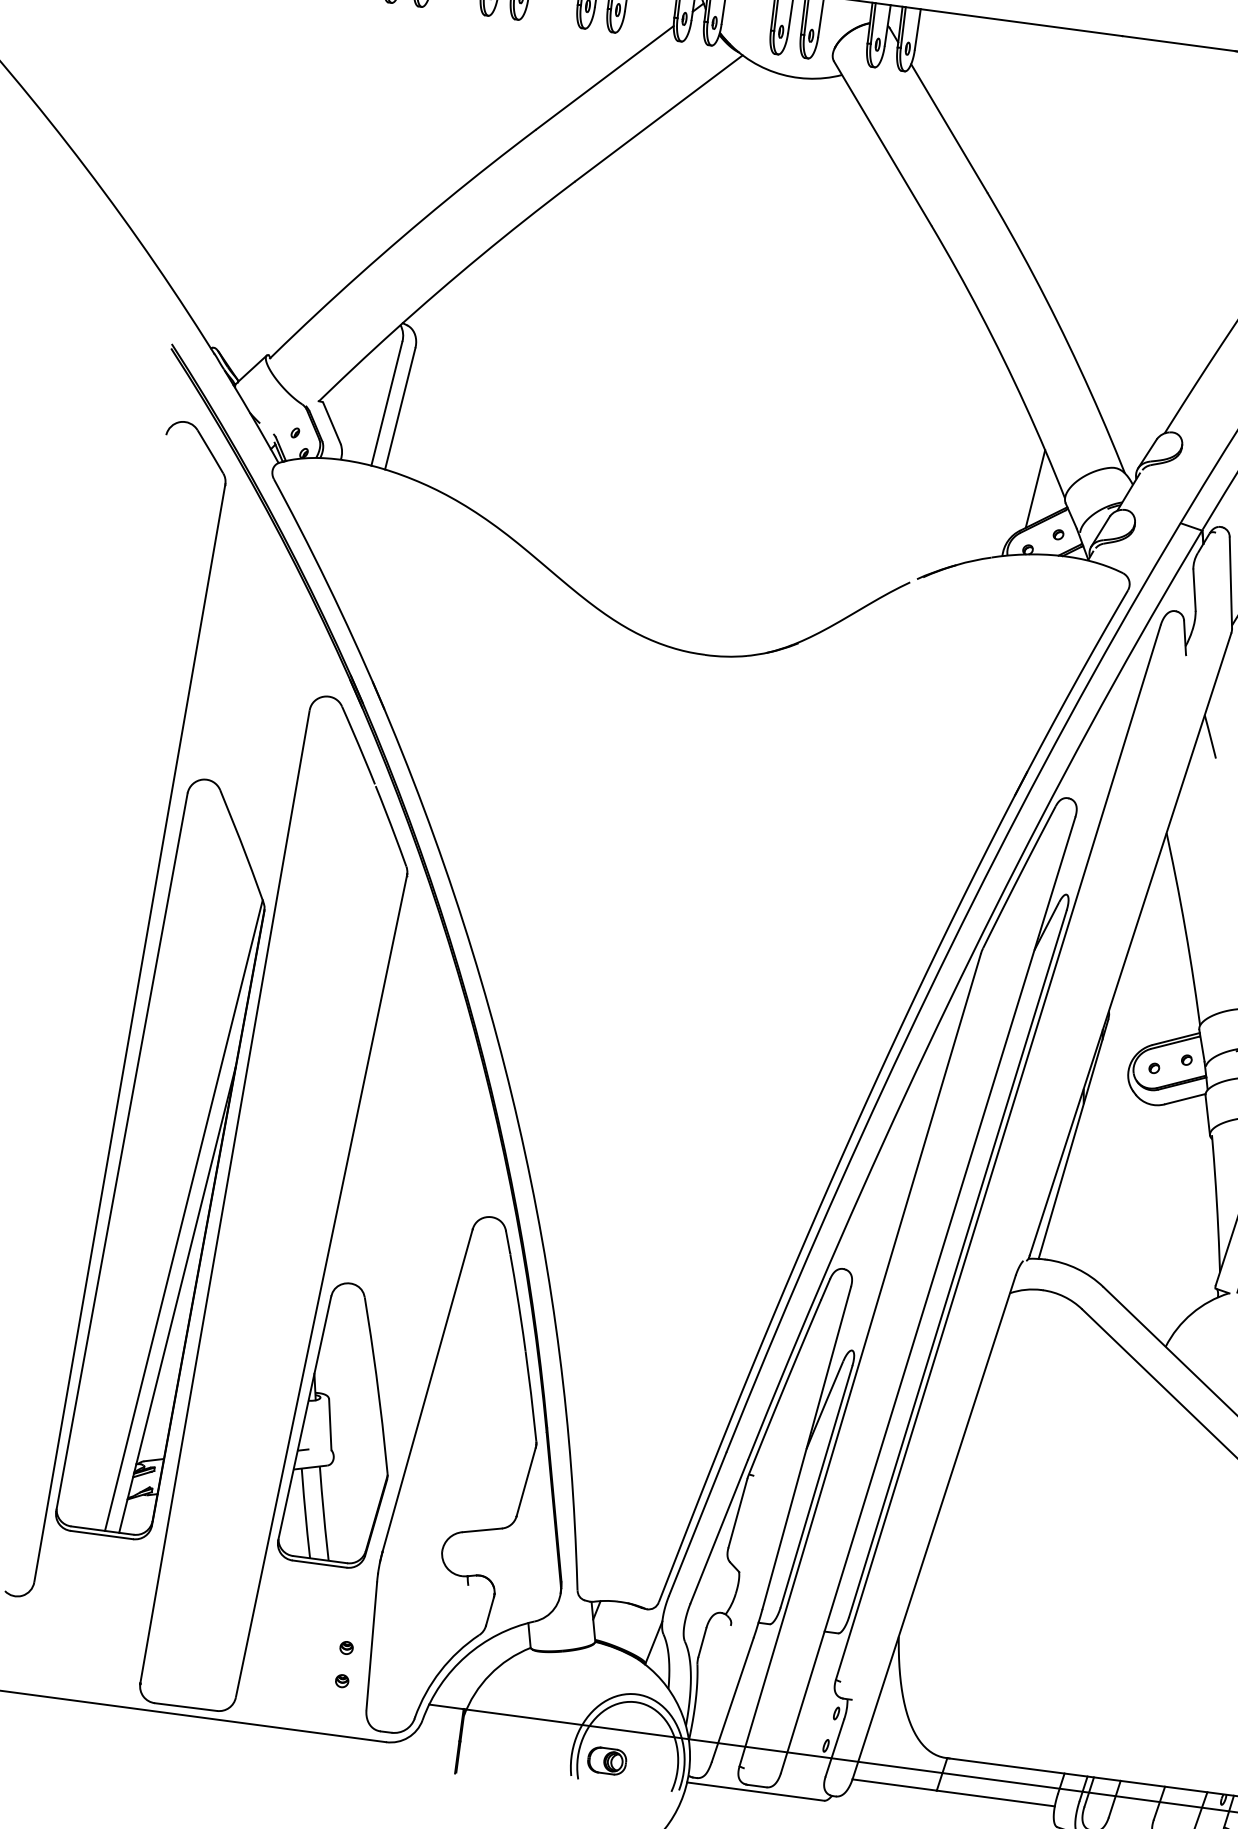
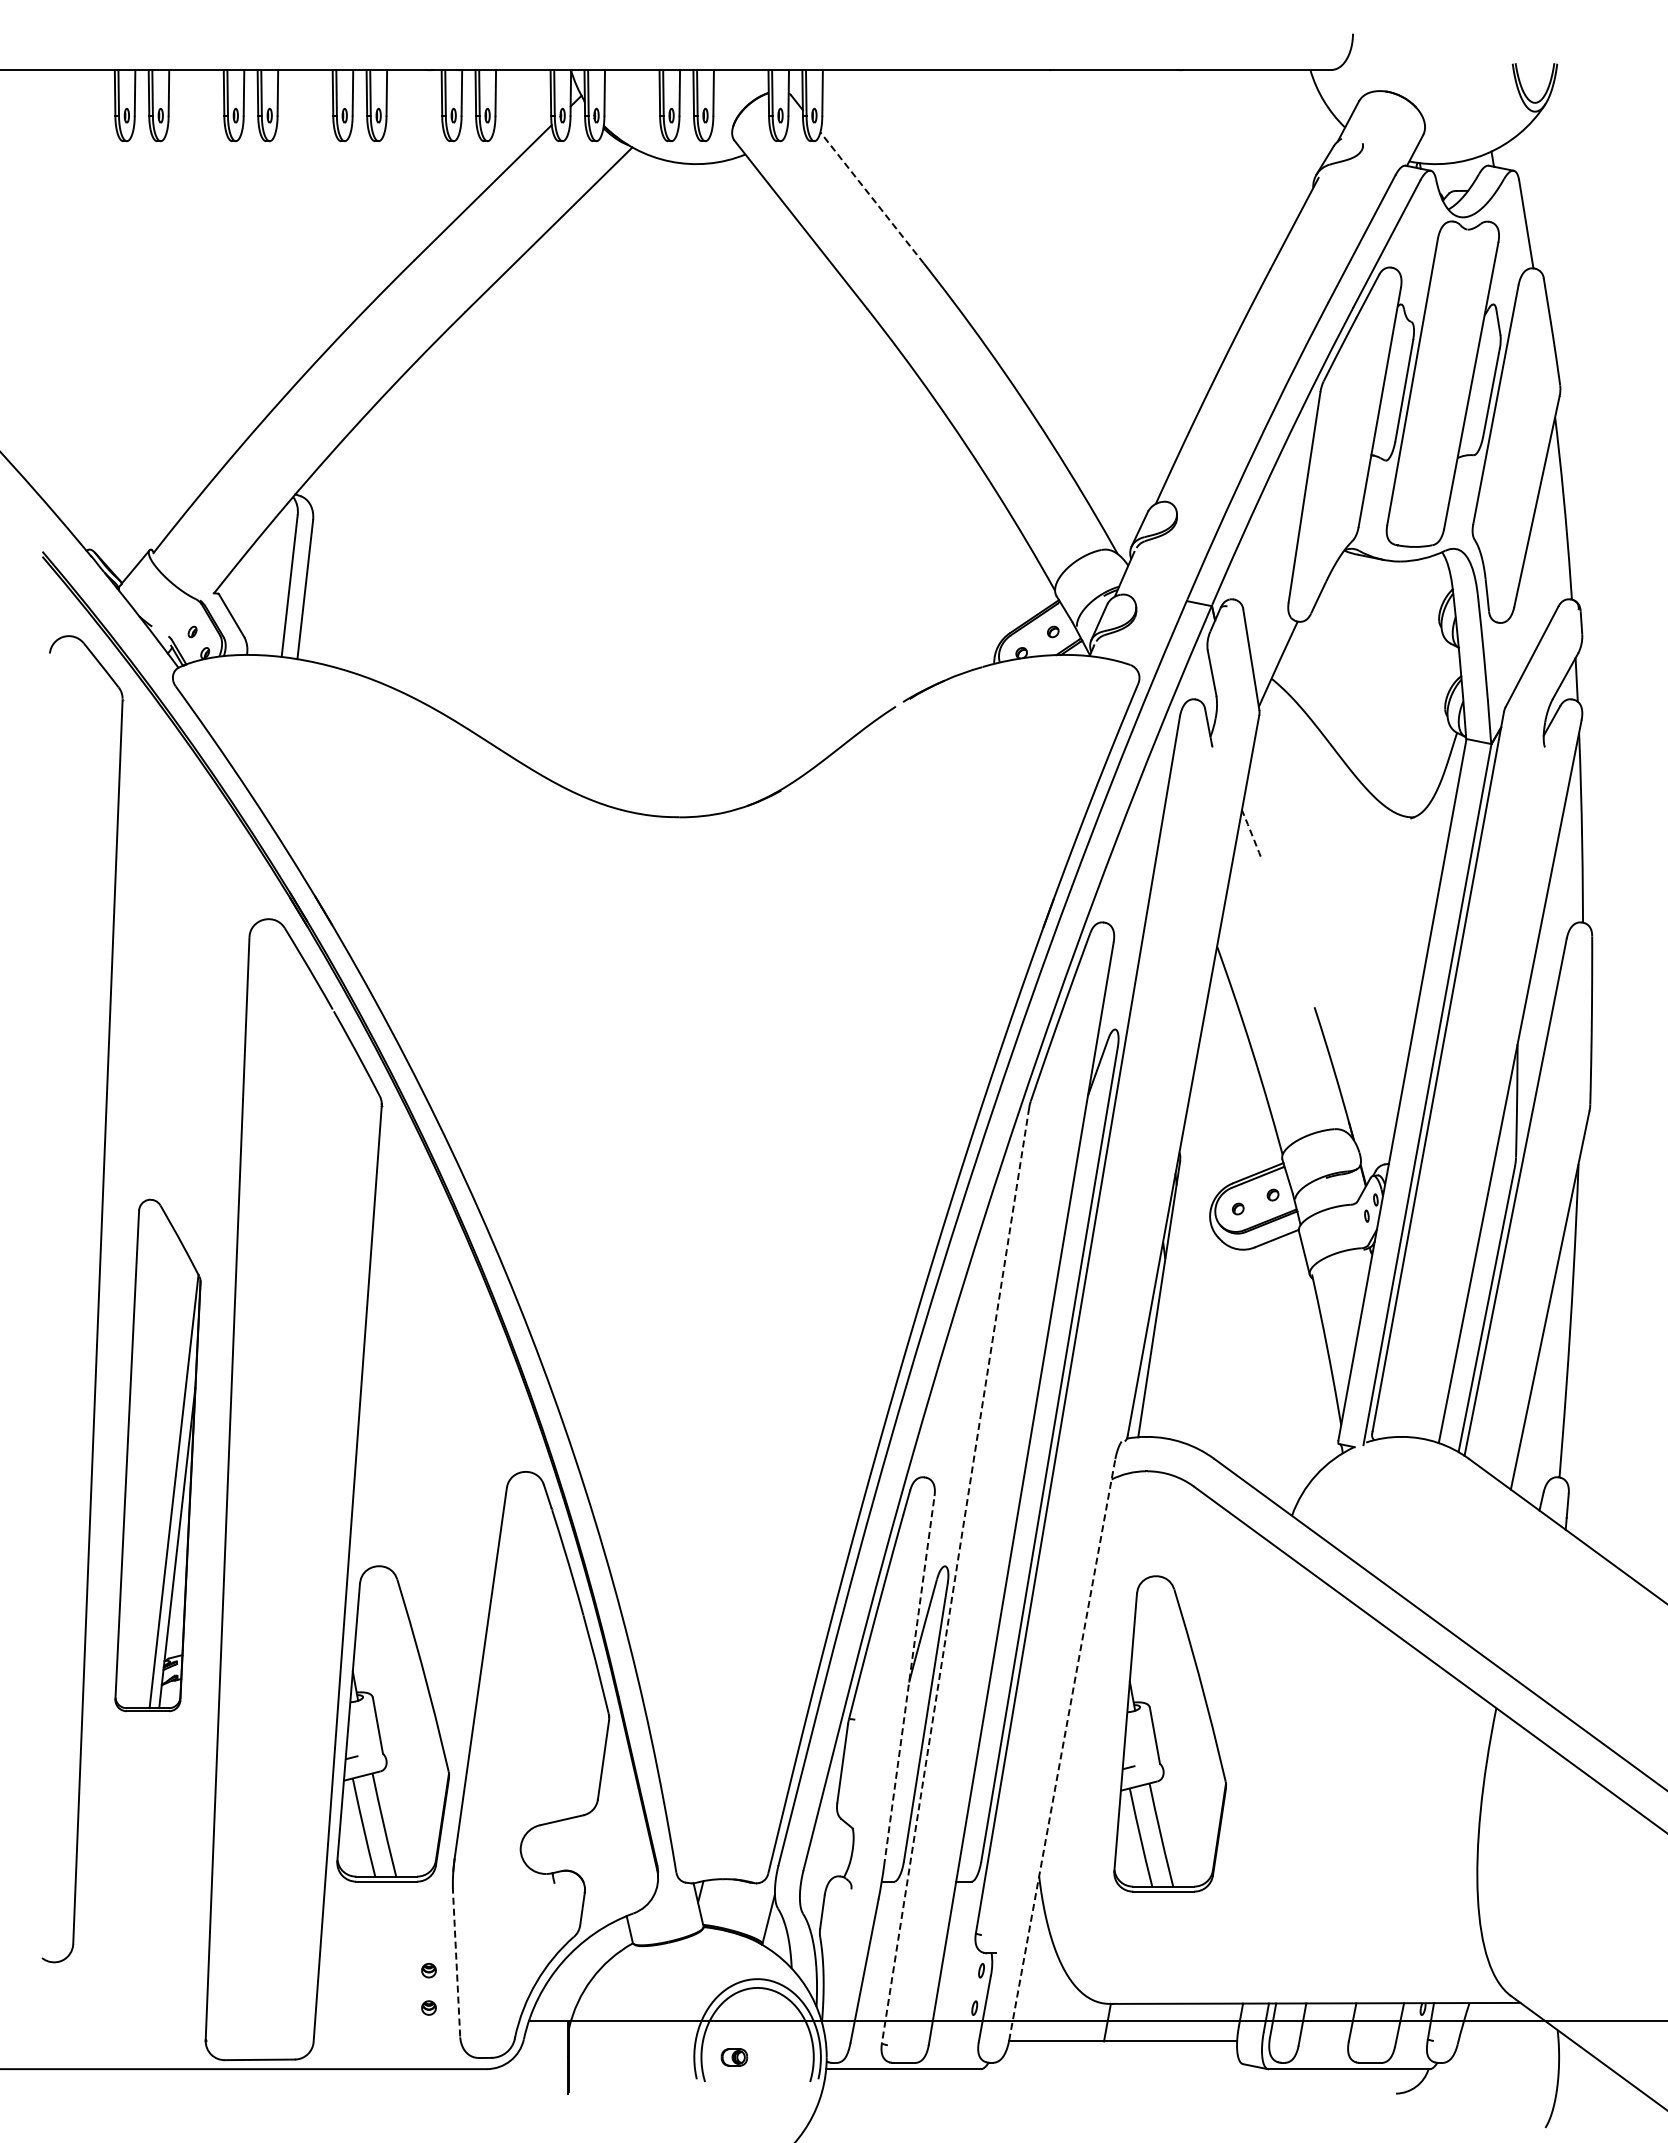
line: (949, 128) -> (872, 197), solid -> dashed
line: (1035, 488) -> (1020, 584), removed
line: (1210, 736) -> (1251, 833), solid -> dashed
part: (166, 1159) -> (157, 1455), size x0.6
line: (860, 1360) -> (955, 1576), solid -> dashed
line: (806, 1448) -> (909, 1681), solid -> dashed
part: (1031, 1525) -> (1169, 1733), added
line: (934, 1526) -> (1062, 1749), solid -> dashed
line: (371, 1646) -> (456, 1965), solid -> dashed
part: (607, 1761) -> (734, 2057), size x0.6

